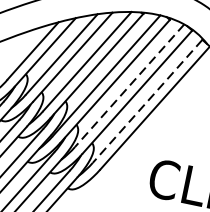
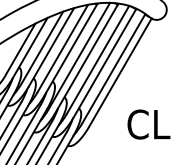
line: (128, 86) -> (97, 60), dashed -> solid
line: (147, 100) -> (113, 68), dashed -> solid

